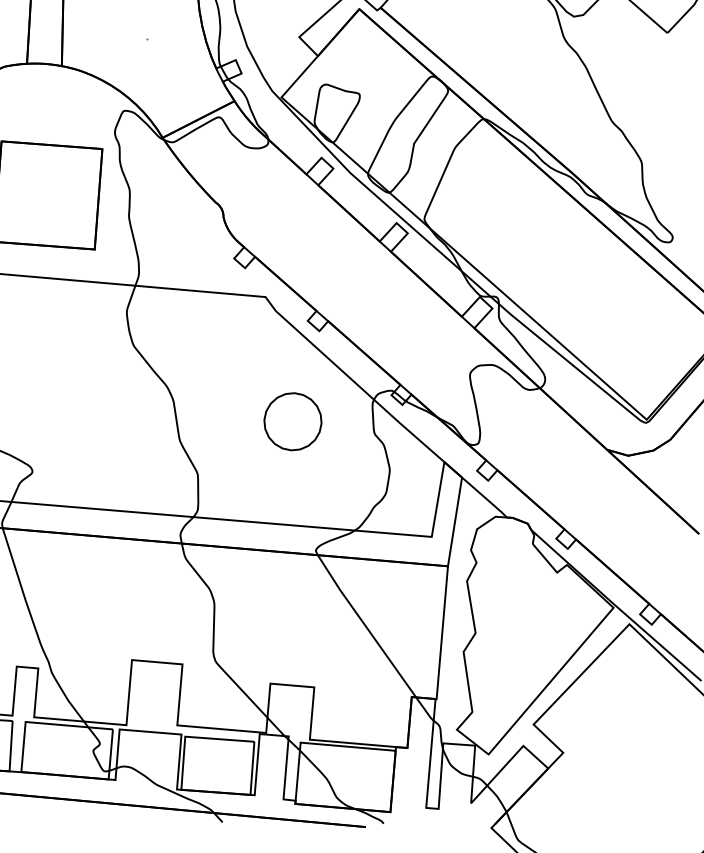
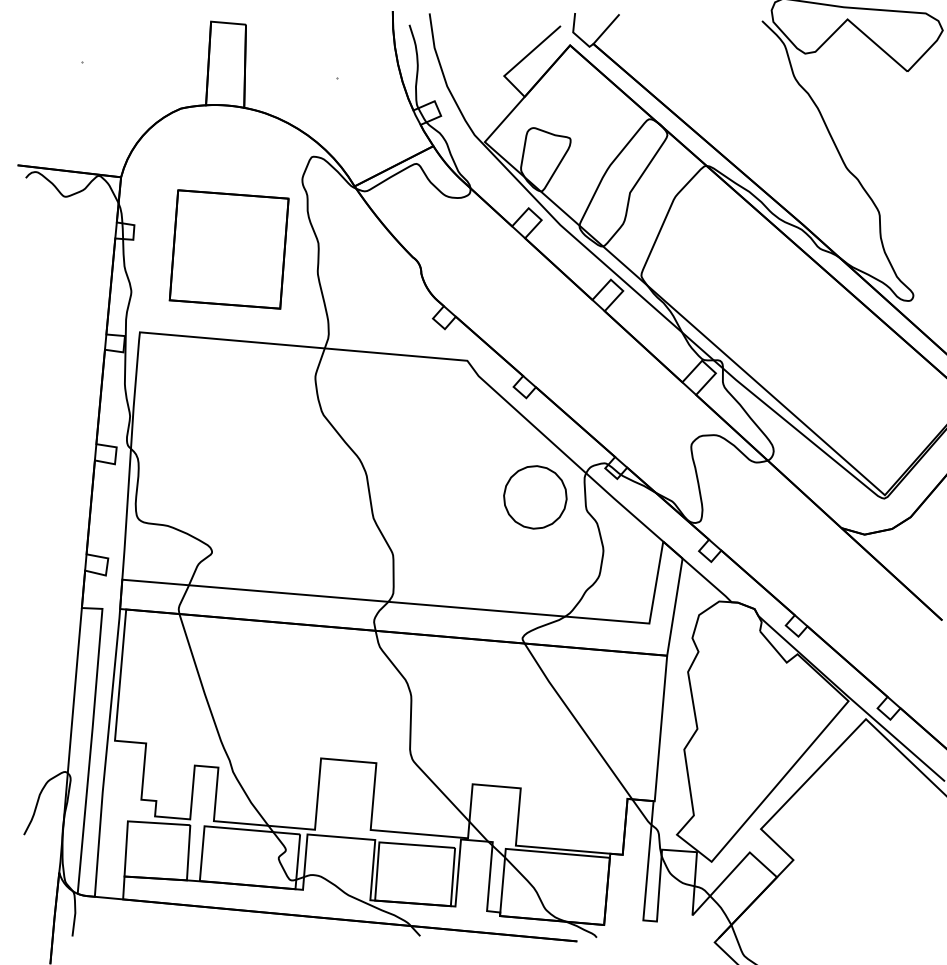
part: (293, 421) -> (535, 497), moved

